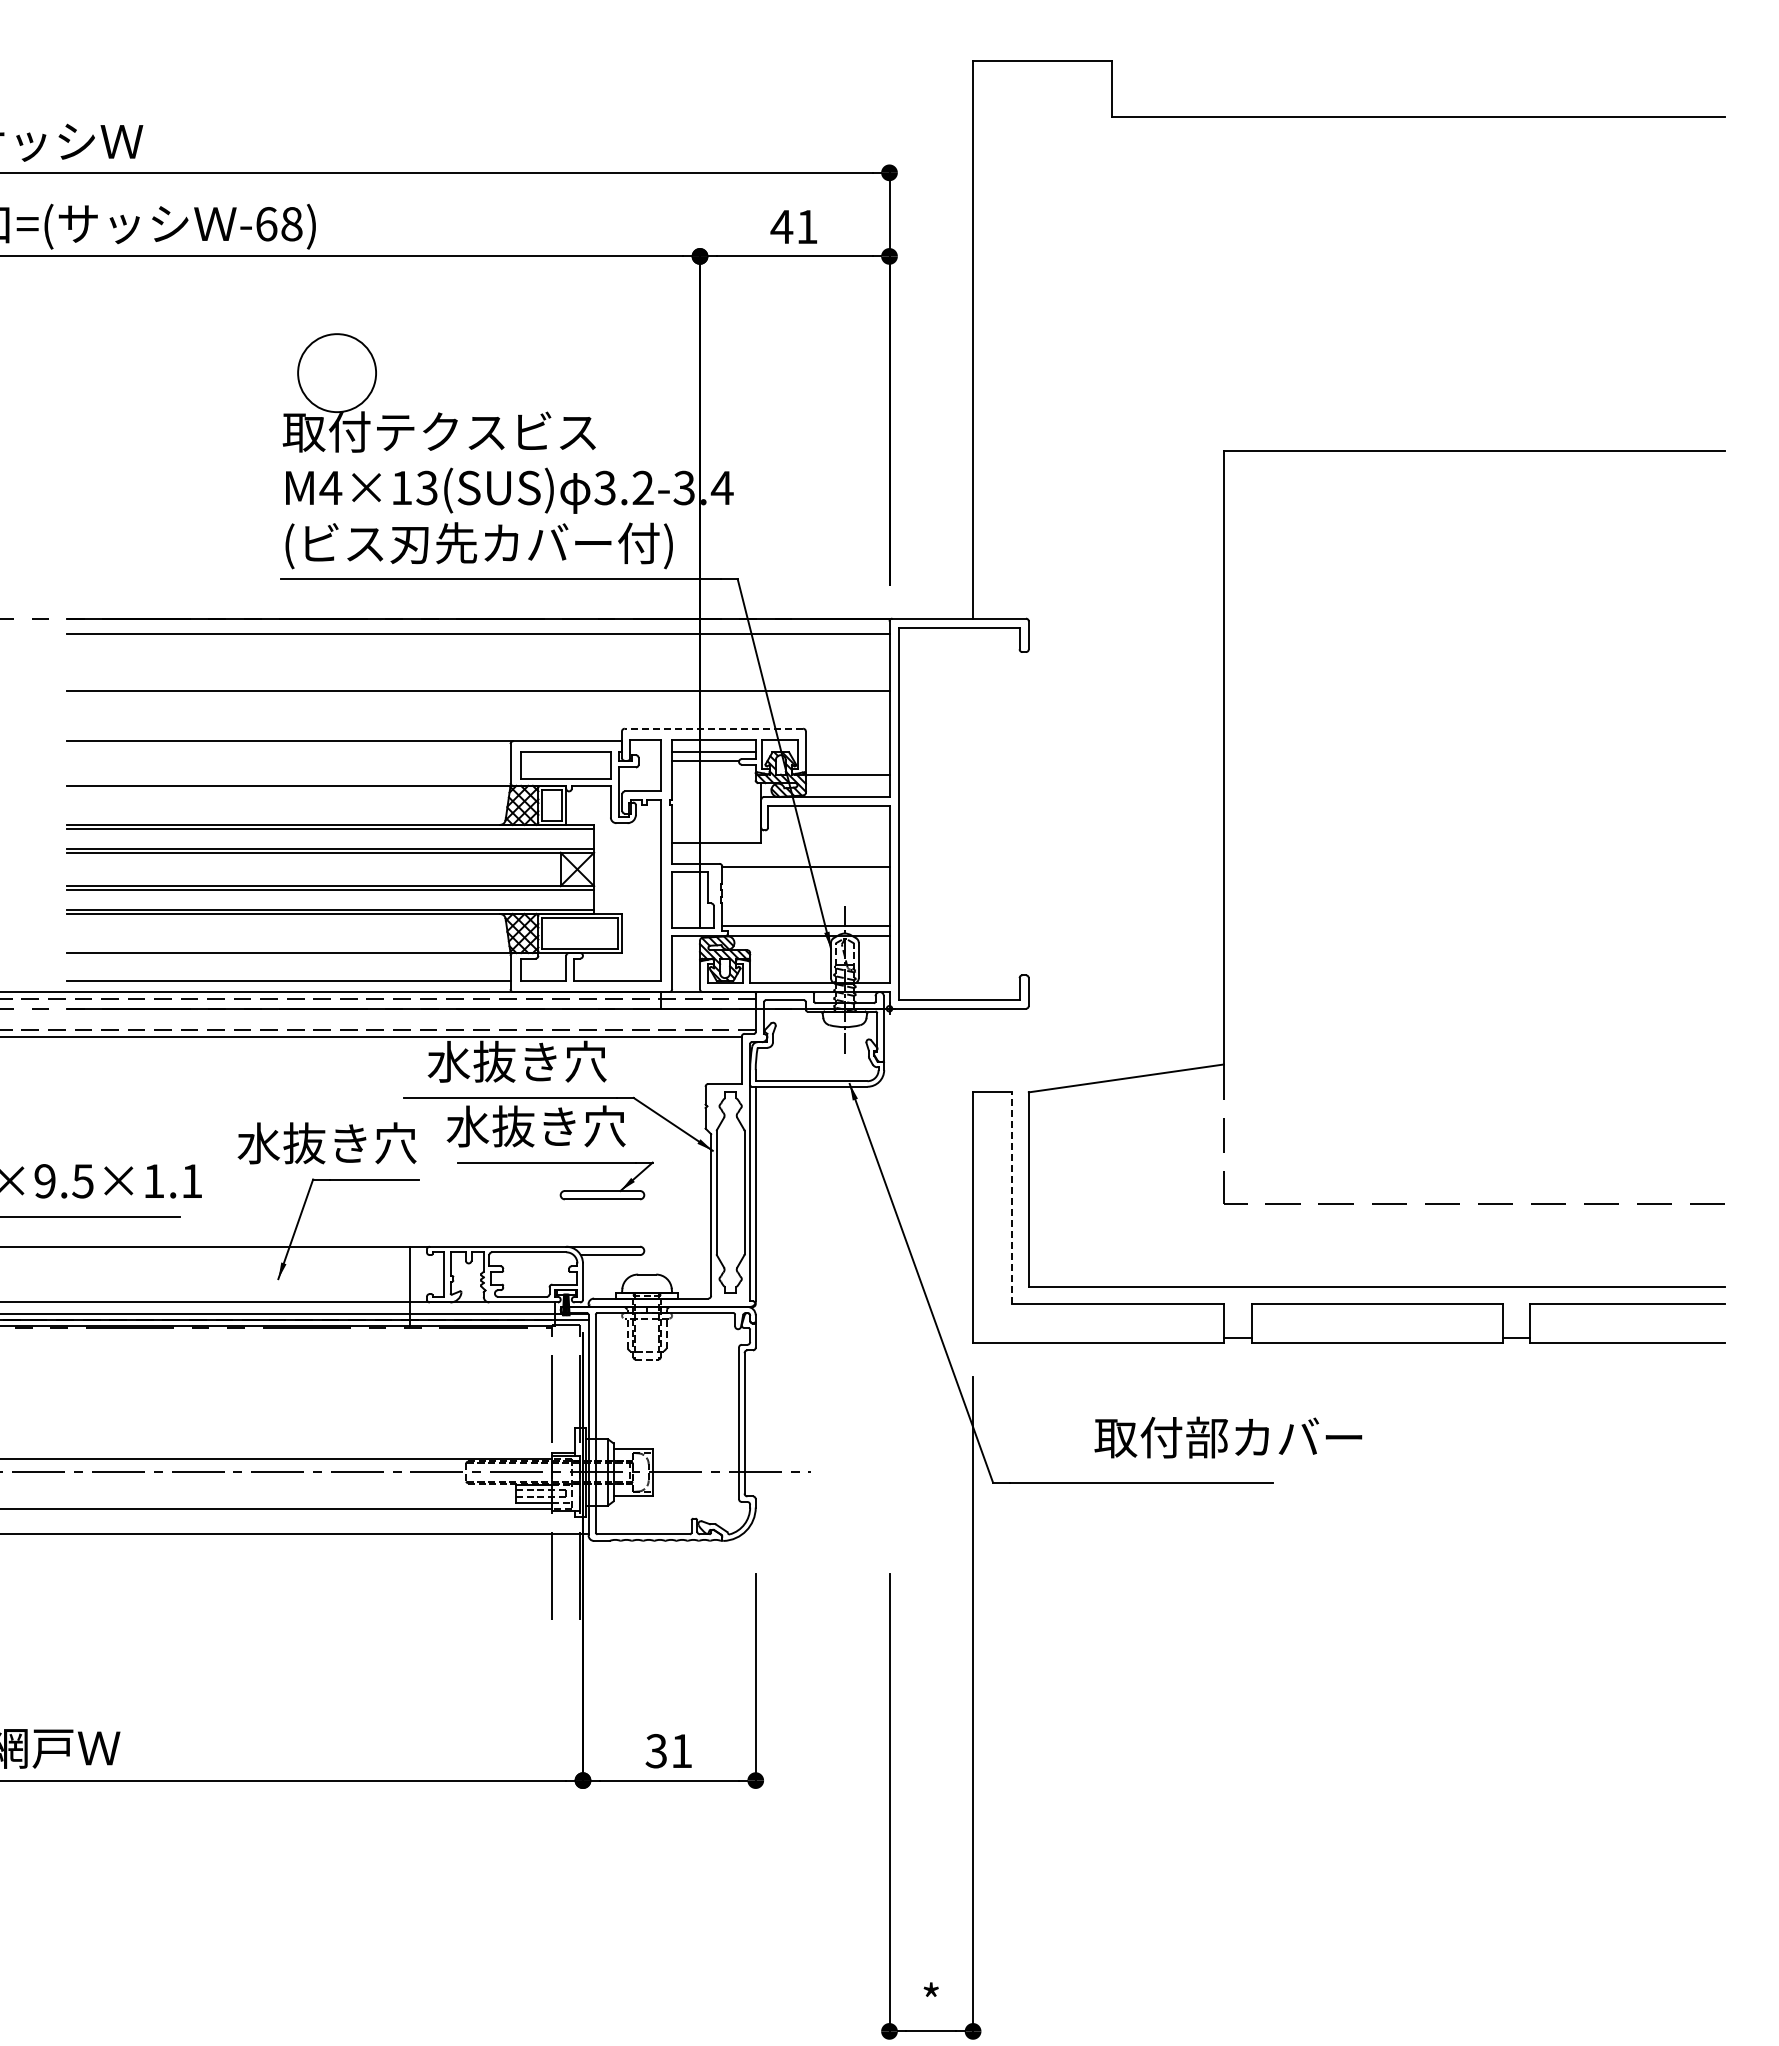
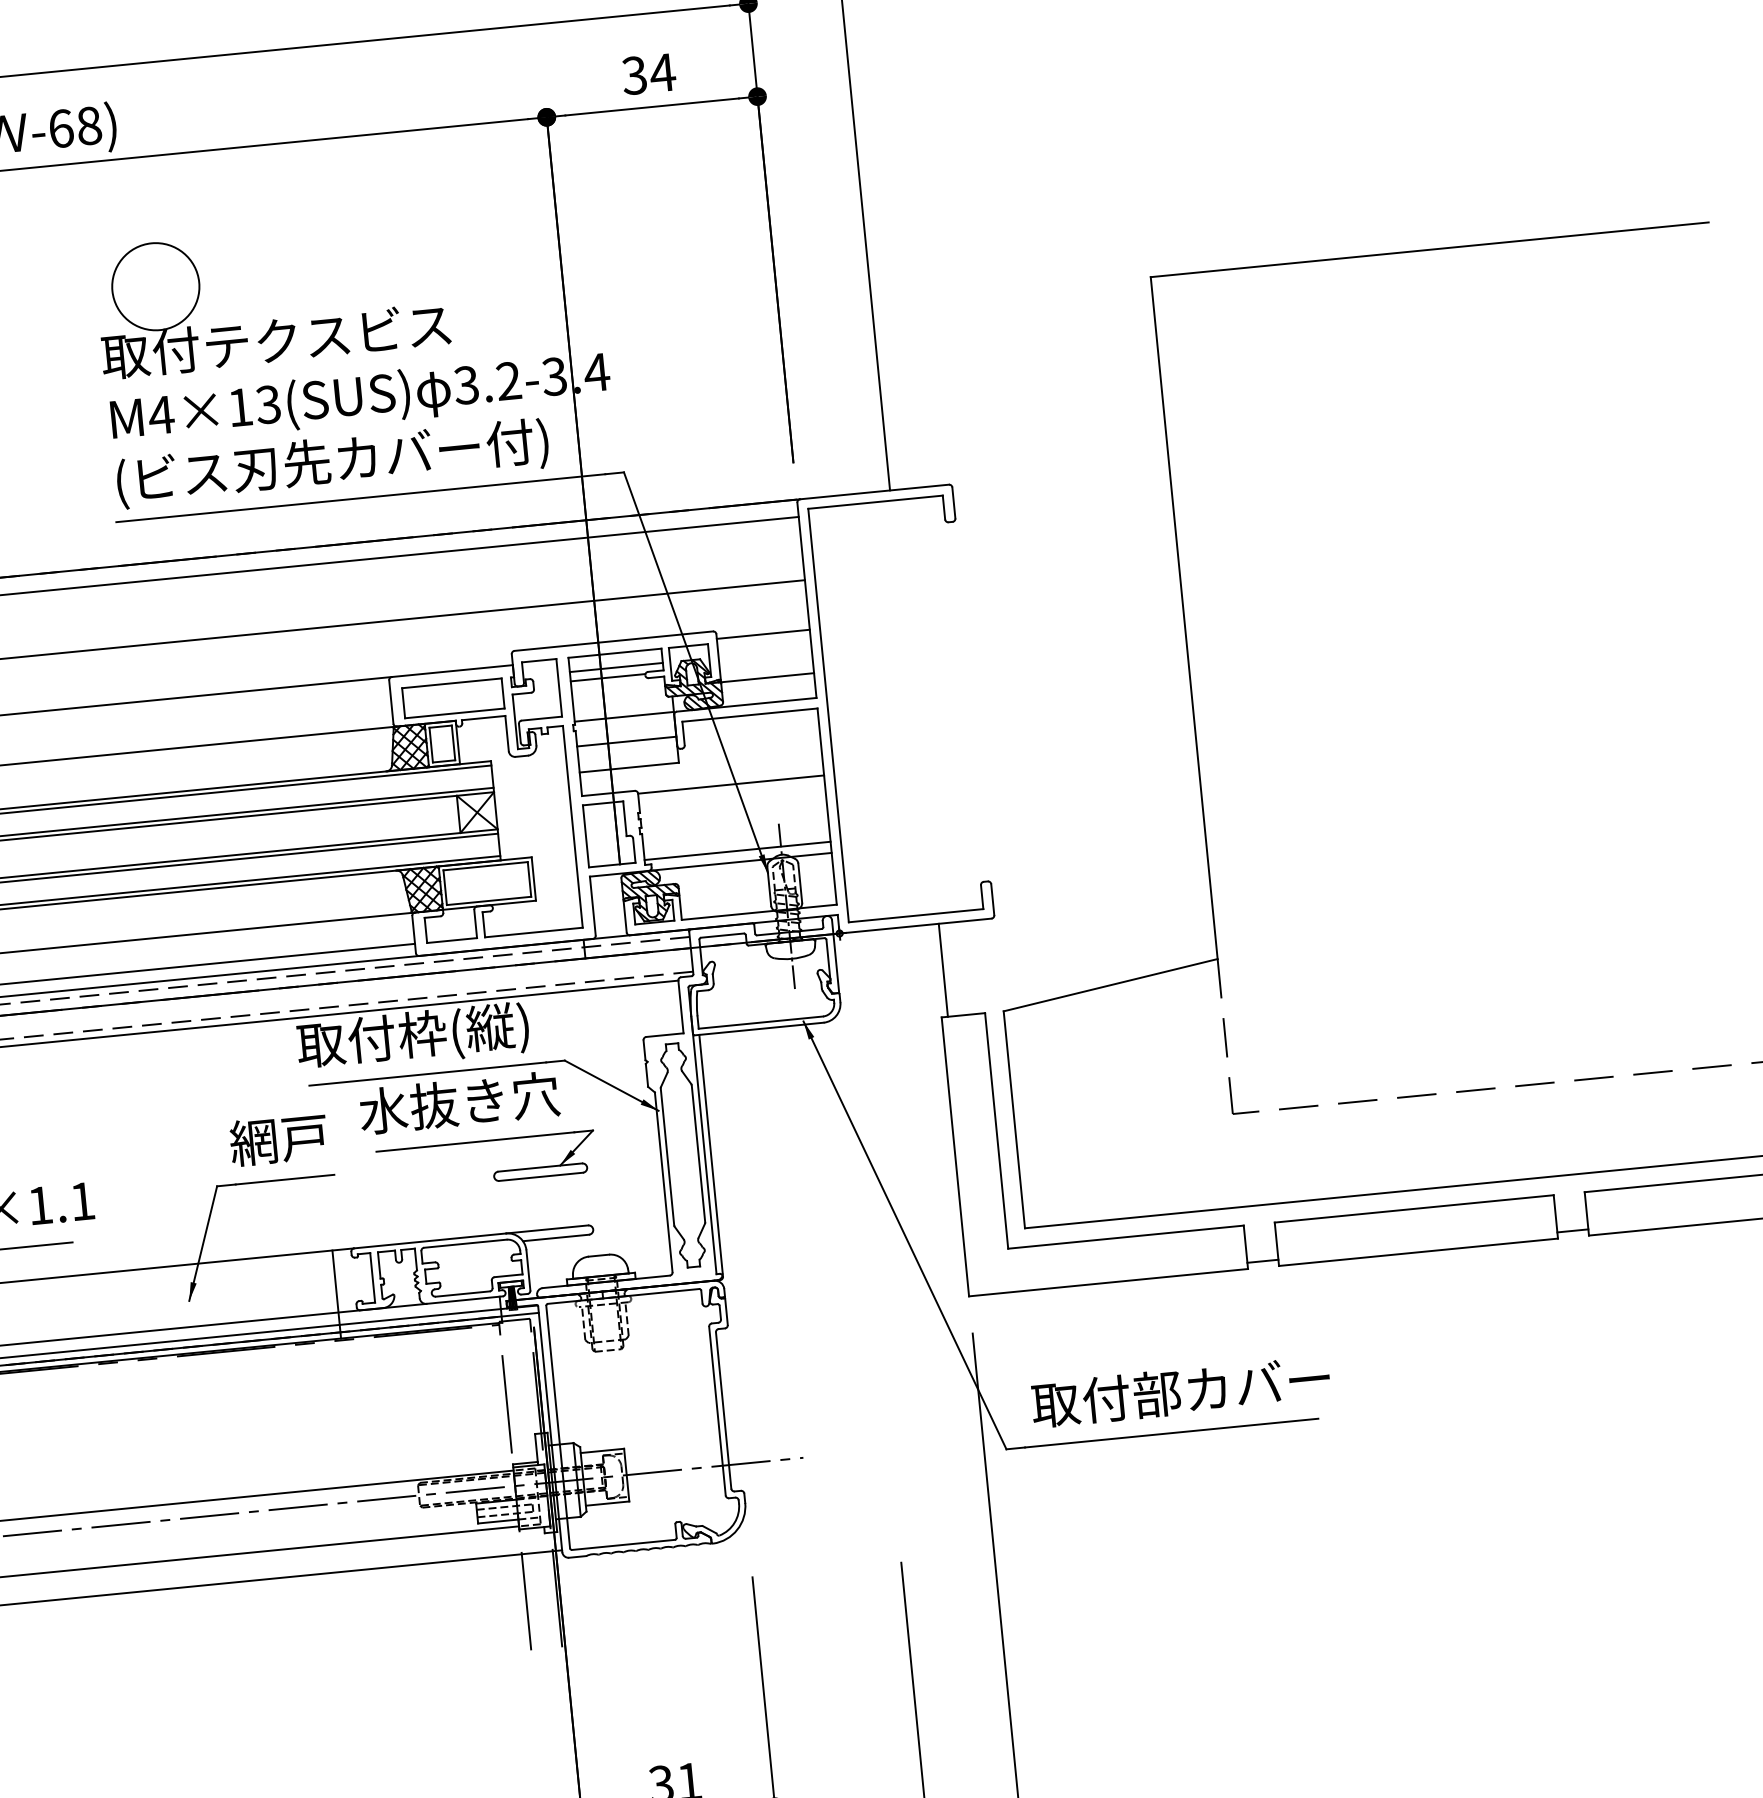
text: (794, 226) -> (648, 73), 41 -> 34
line: (713, 728) -> (613, 640), dashed -> solid
line: (847, 735) -> (763, 634), added
line: (716, 797) -> (624, 717), added
line: (716, 819) -> (626, 741), added
line: (978, 1050) -> (943, 970), added
text: (501, 1063) -> (413, 1036), 水抜き穴 -> 取付枠(縦)
text: (326, 1143) -> (228, 1144), 水抜き穴 -> 網戸
line: (1012, 1198) -> (997, 1131), dashed -> solid
text: (1228, 1437) -> (1181, 1391), moved

